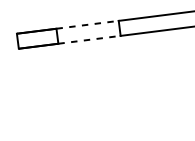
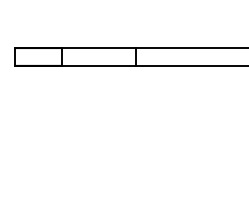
line: (88, 25) -> (99, 48), dashed -> solid
line: (90, 39) -> (99, 65), dashed -> solid

